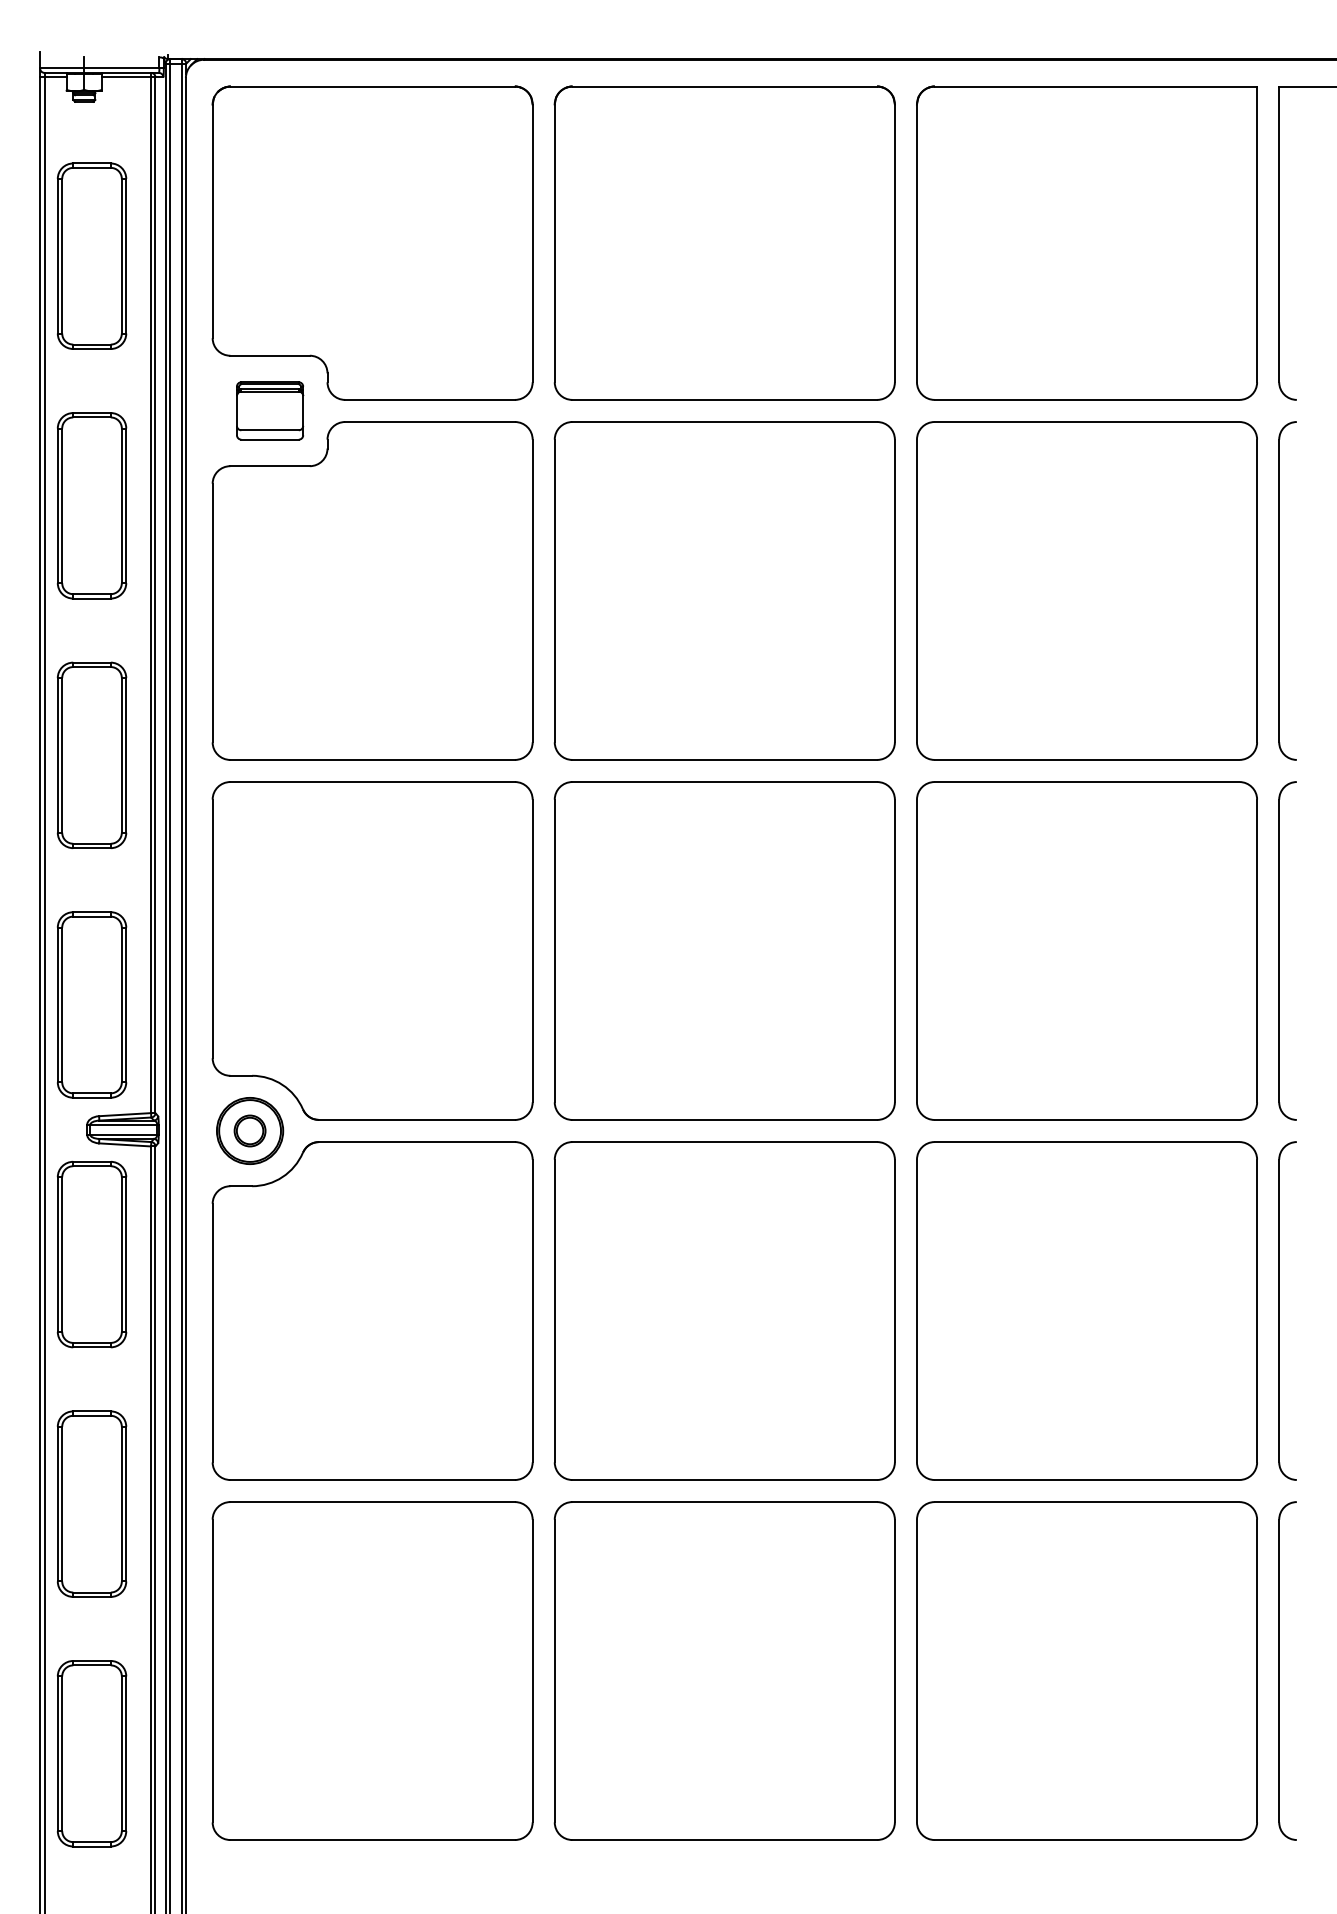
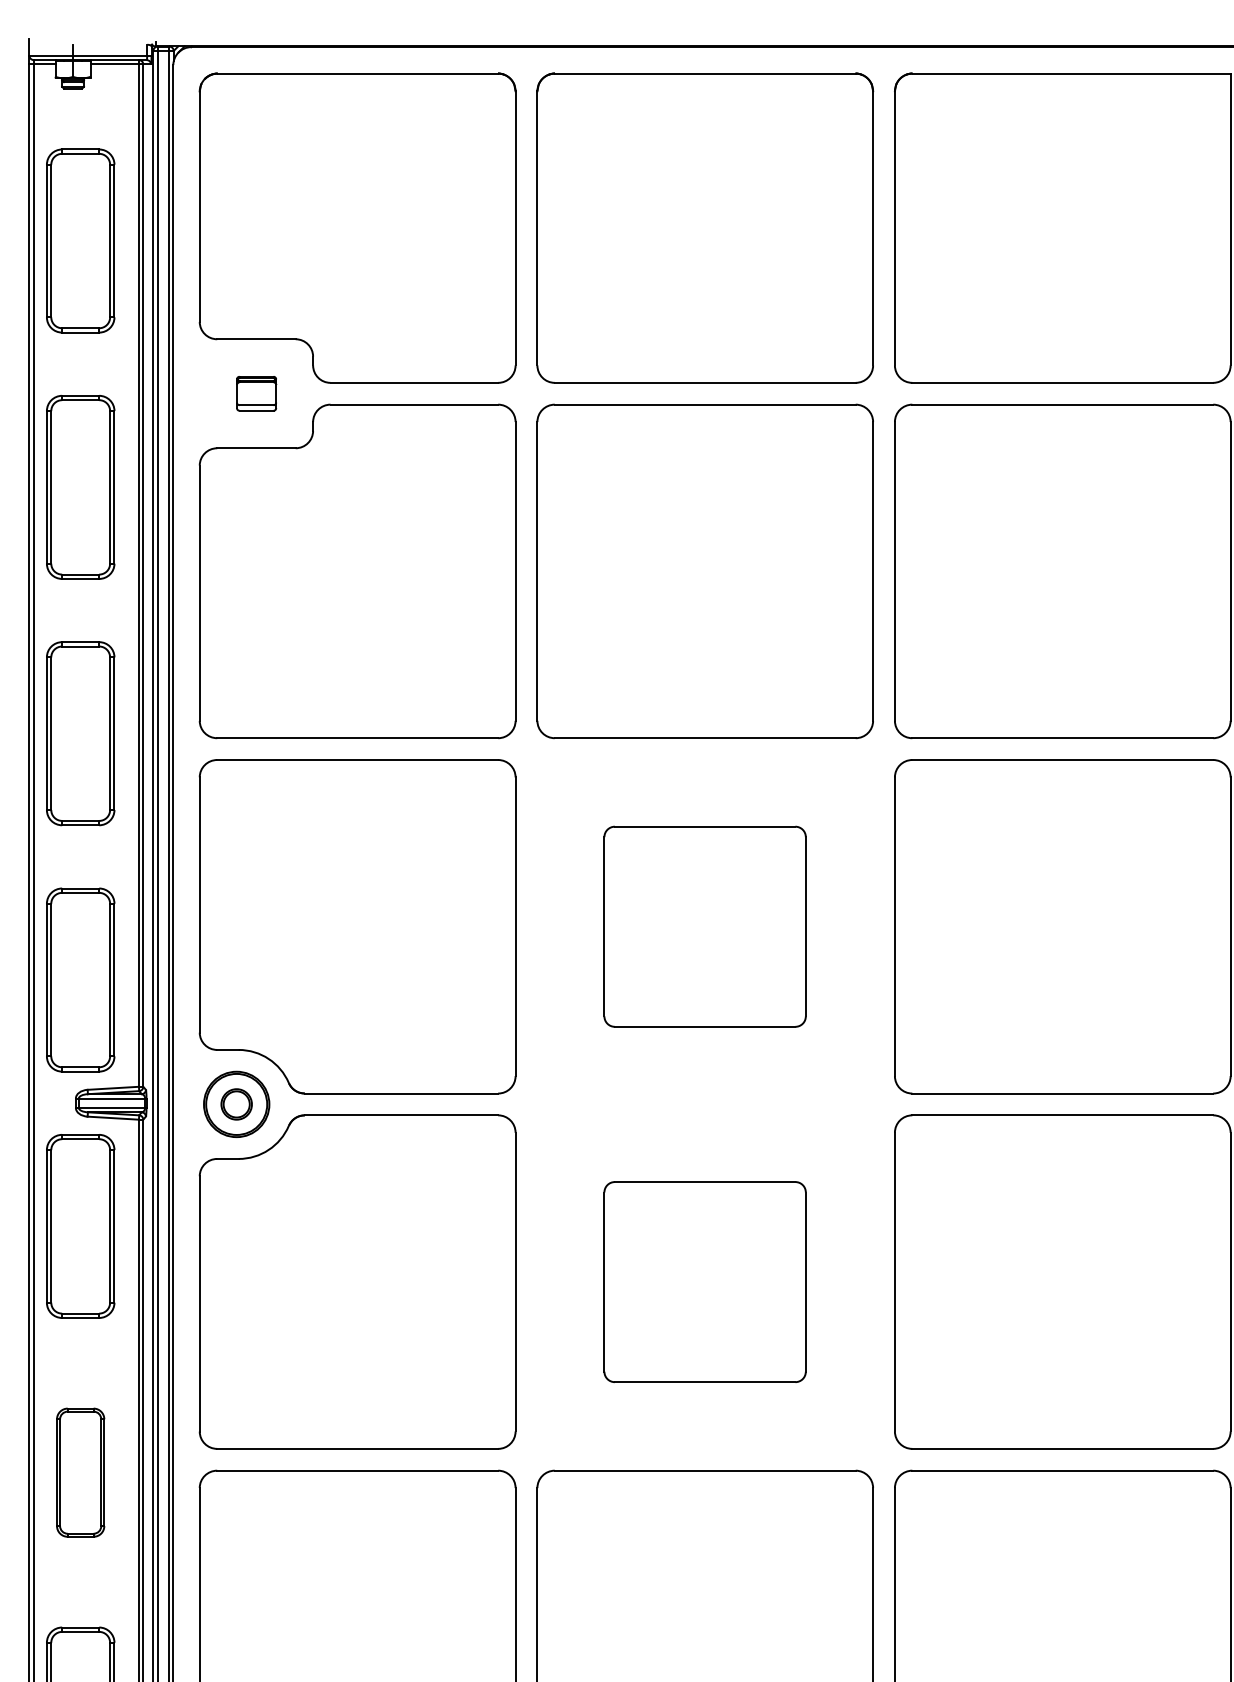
part: (270, 410) -> (256, 393), size x0.6
part: (724, 950) -> (704, 926), size x0.6
part: (724, 1310) -> (704, 1281), size x0.6
part: (91, 1503) -> (80, 1472), size x0.7

